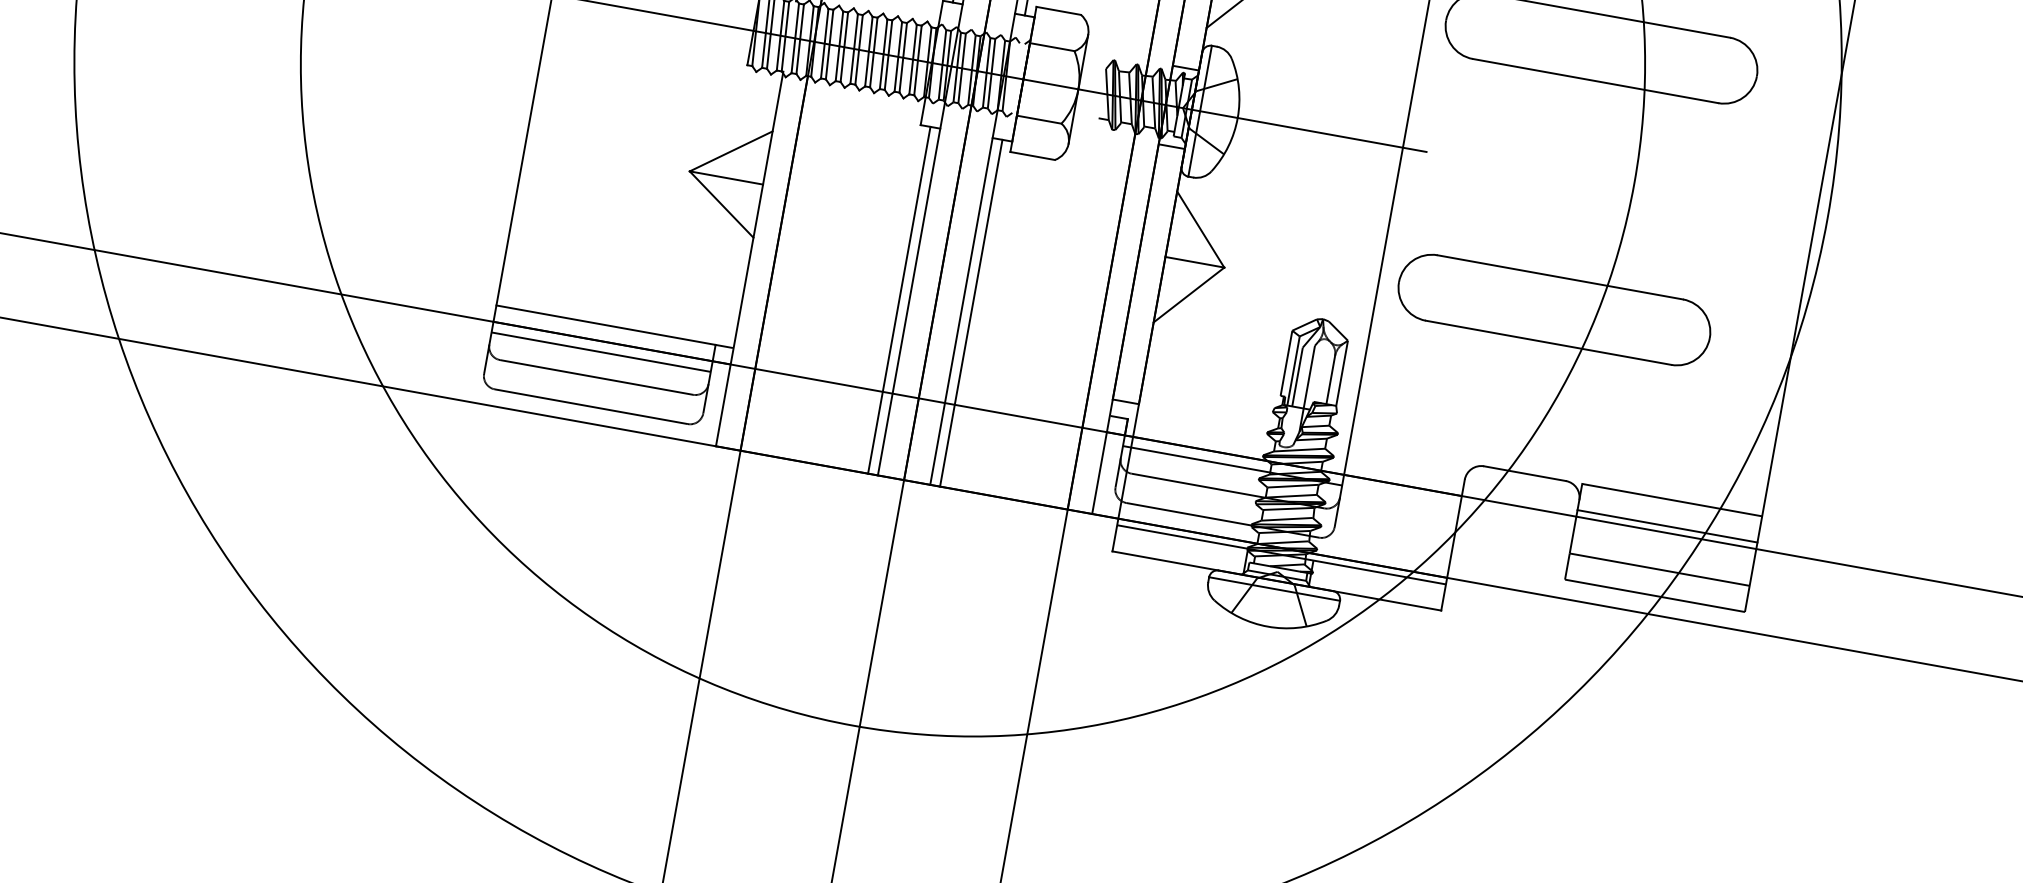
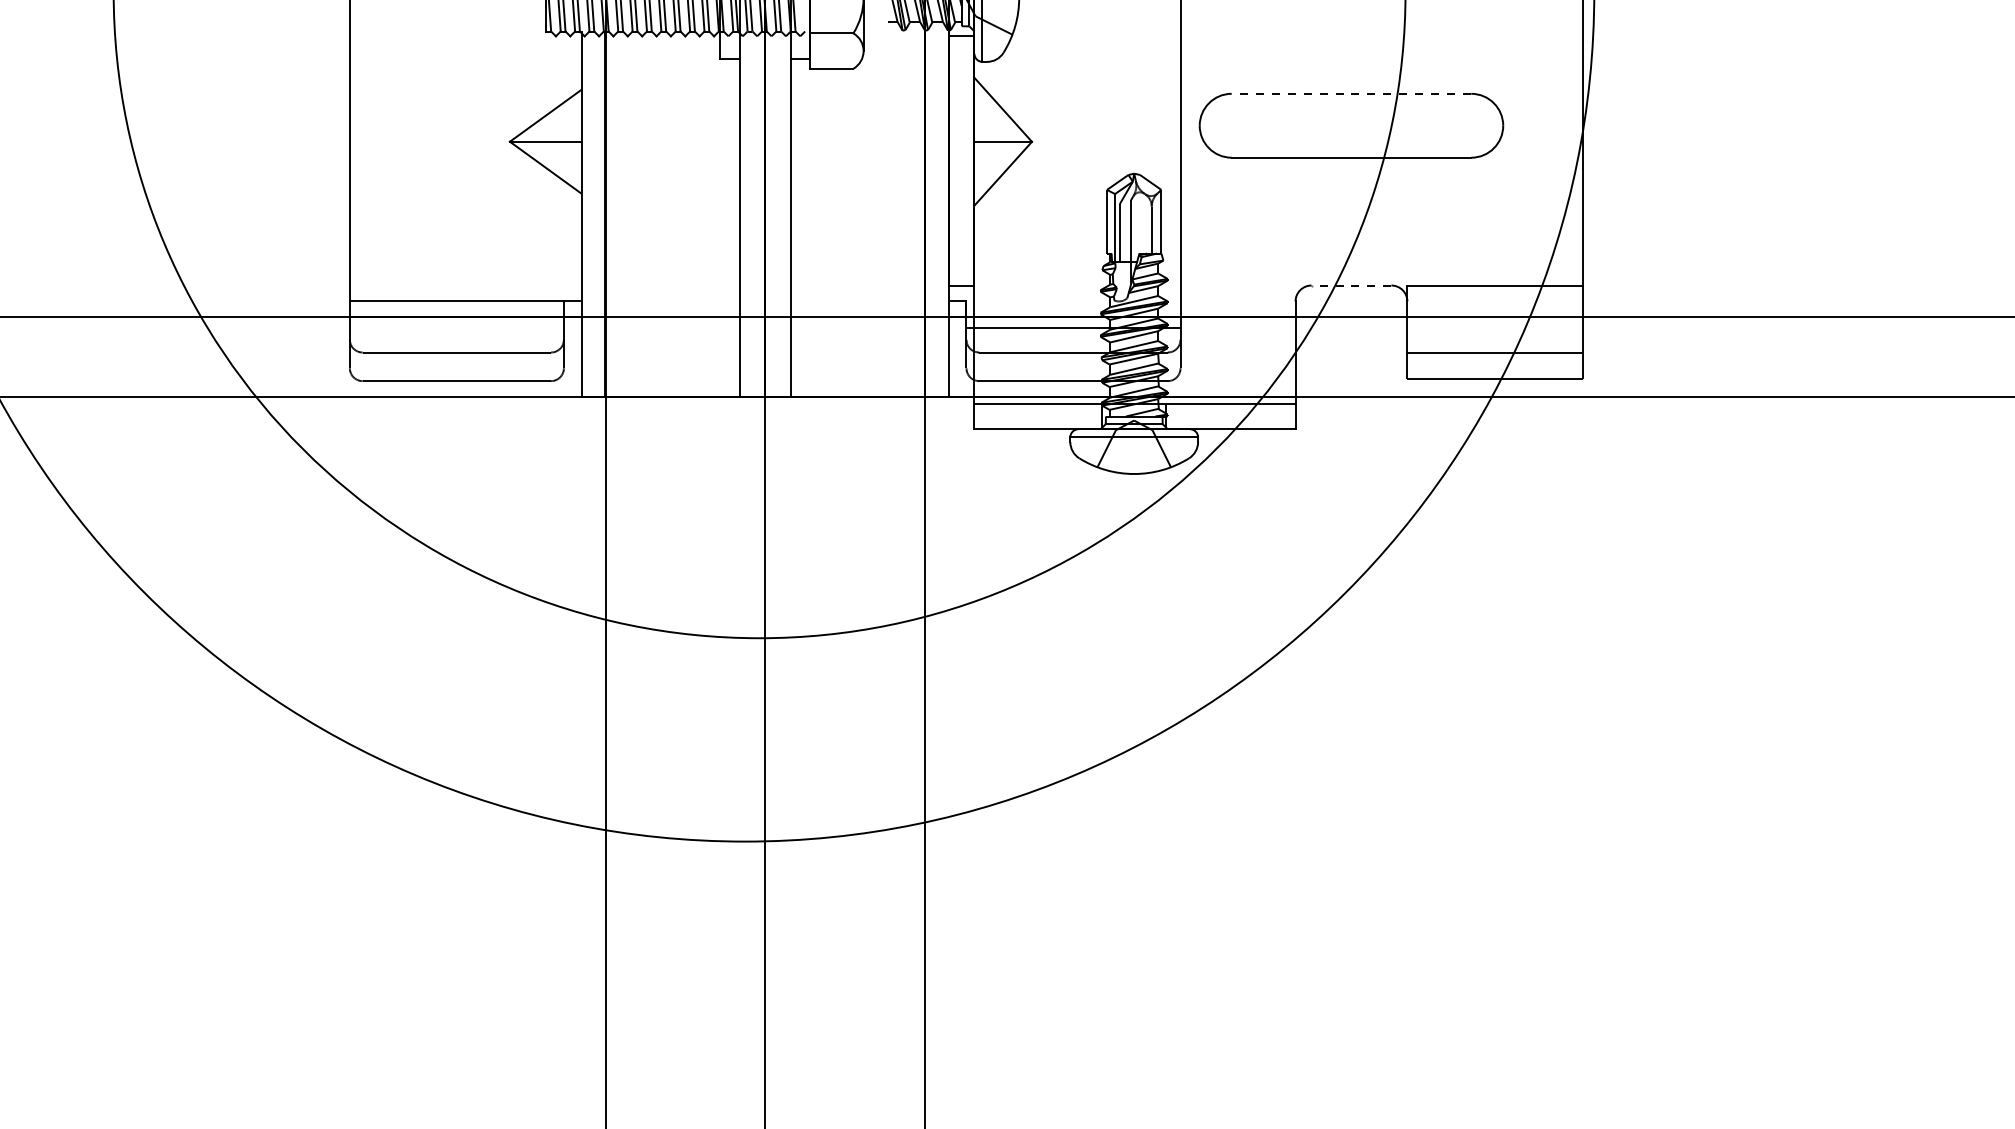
line: (1560, 277) -> (1351, 93), solid -> dashed
line: (899, 299) -> (730, 227), removed
line: (971, 312) -> (800, 227), removed
line: (600, 351) -> (456, 327), removed
line: (1525, 473) -> (1351, 285), solid -> dashed
line: (1667, 526) -> (1495, 311), removed

